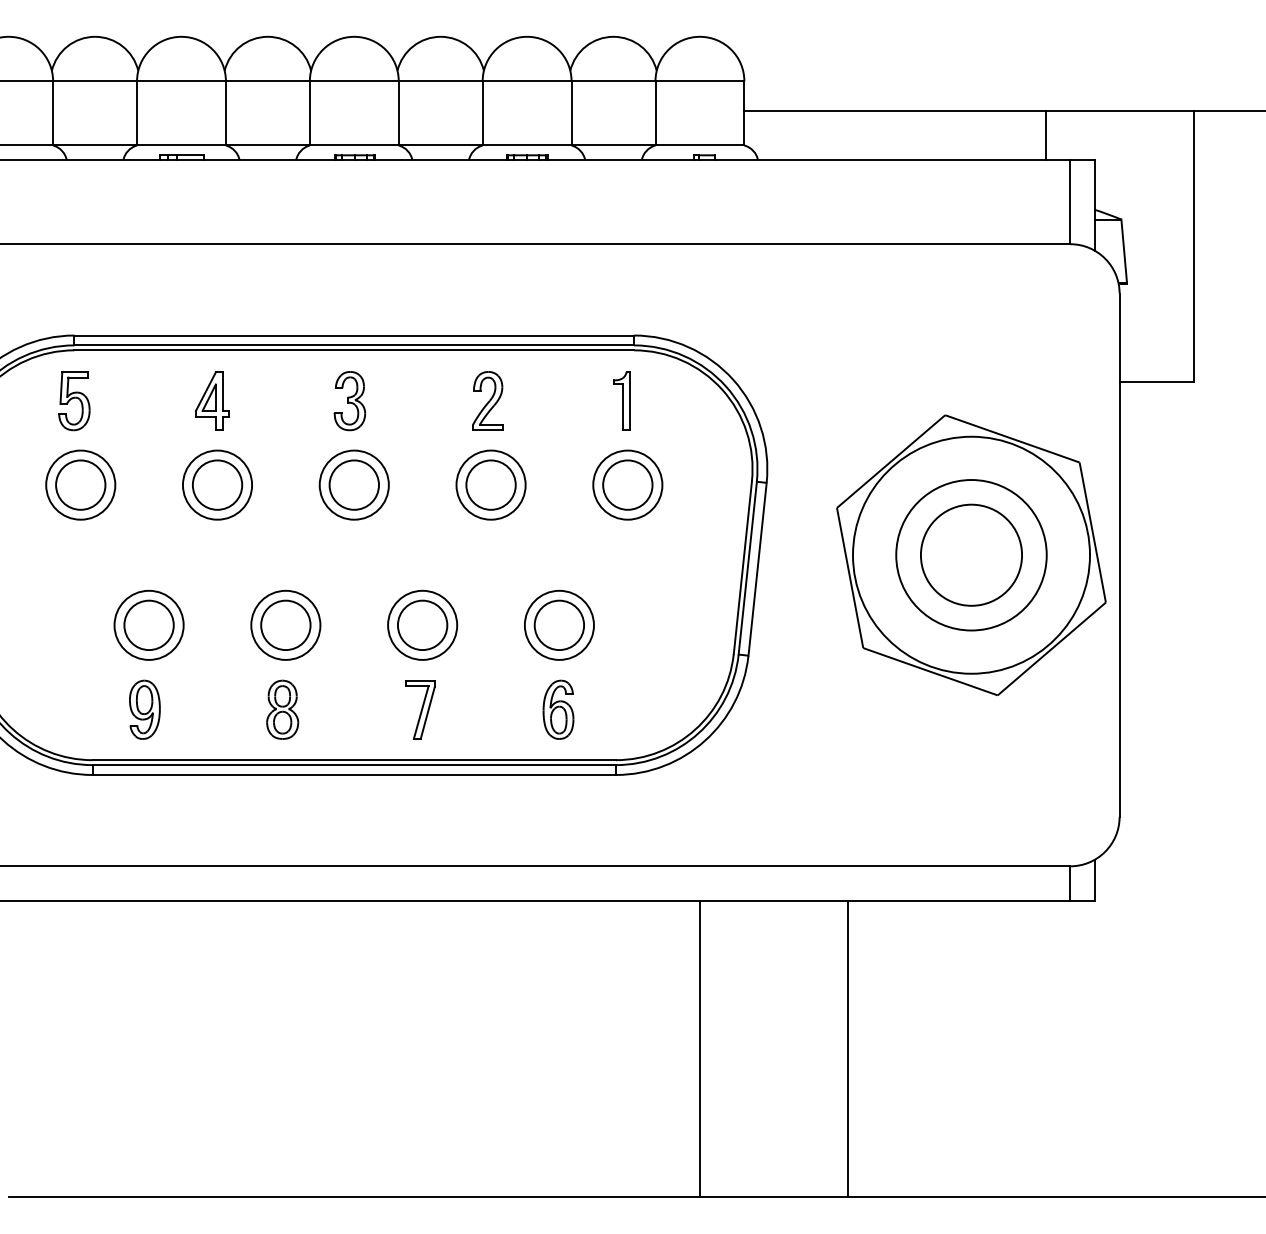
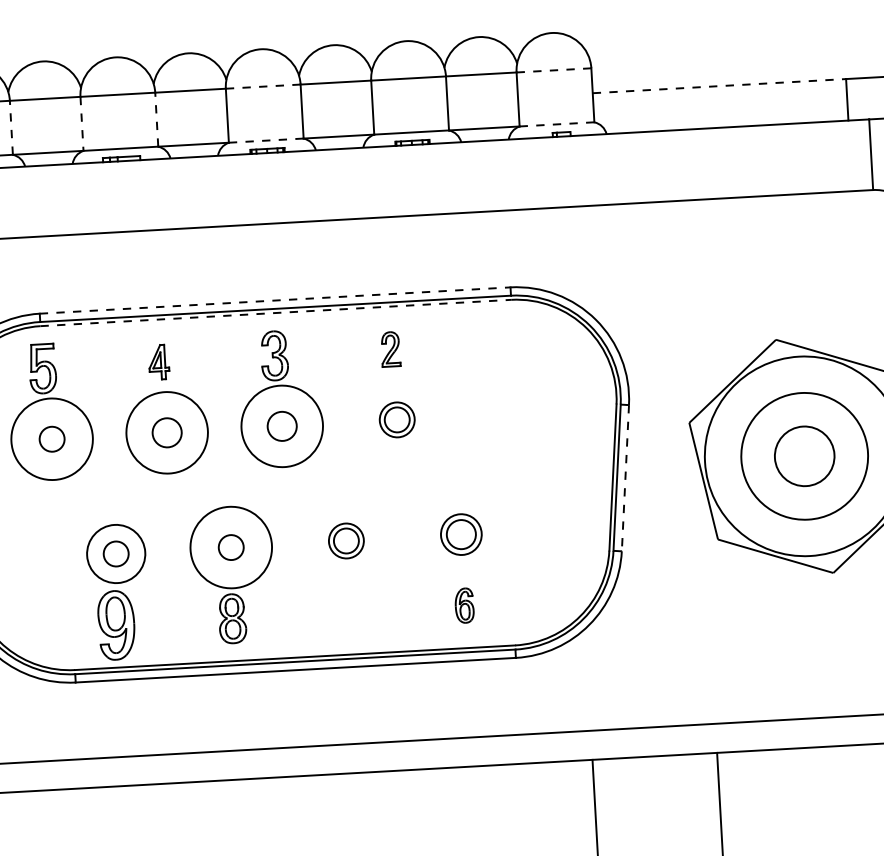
line: (353, 81) -> (262, 86), solid -> dashed
line: (699, 81) -> (553, 70), solid -> dashed
line: (894, 110) -> (719, 85), solid -> dashed
line: (53, 112) -> (11, 127), solid -> dashed
line: (225, 112) -> (156, 118), solid -> dashed
line: (137, 113) -> (82, 123), solid -> dashed
line: (353, 145) -> (265, 140), solid -> dashed
line: (699, 145) -> (556, 124), solid -> dashed
line: (354, 335) -> (275, 300), solid -> dashed
line: (354, 350) -> (276, 313), solid -> dashed
part: (212, 400) -> (158, 361), size x0.7
part: (487, 400) -> (390, 348), size x0.7
part: (621, 400) -> (503, 342), removed
circle: (80, 484) -> (51, 438), size x0.6
circle: (80, 484) -> (51, 438), size x1.4
circle: (217, 484) -> (167, 432), size x0.7
circle: (217, 484) -> (167, 432), size x1.4
circle: (353, 484) -> (281, 425), size x1.4
circle: (354, 484) -> (282, 425), size x0.7
part: (490, 484) -> (396, 419), size x0.6
part: (627, 484) -> (512, 413), removed
circle: (971, 554) -> (804, 455), size x0.7
line: (757, 569) -> (625, 478), solid -> dashed
circle: (285, 624) -> (230, 546), size x1.4
part: (422, 624) -> (346, 540), size x0.6
part: (559, 624) -> (461, 533), size x0.7
circle: (148, 625) -> (115, 554), size x0.6
circle: (285, 625) -> (230, 547), size x0.6
part: (144, 709) -> (116, 624), size x1.4
part: (420, 709) -> (348, 612), removed
part: (558, 709) -> (464, 605), size x0.7

